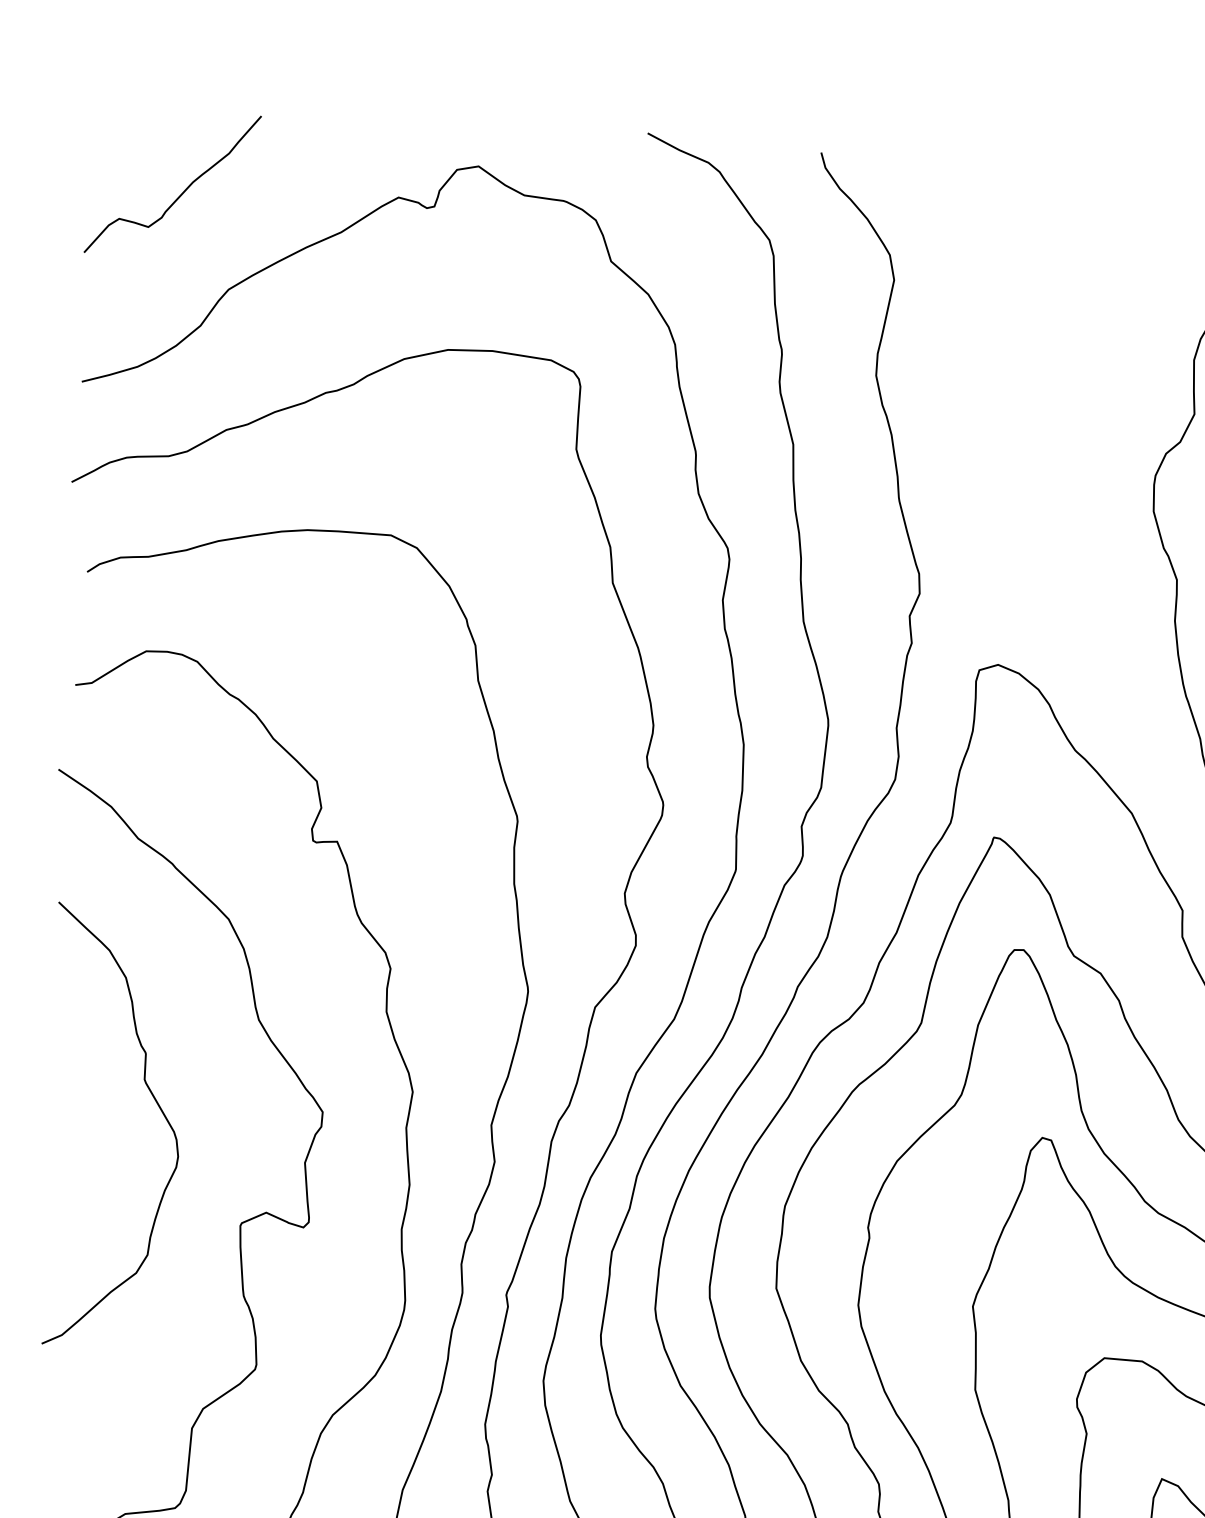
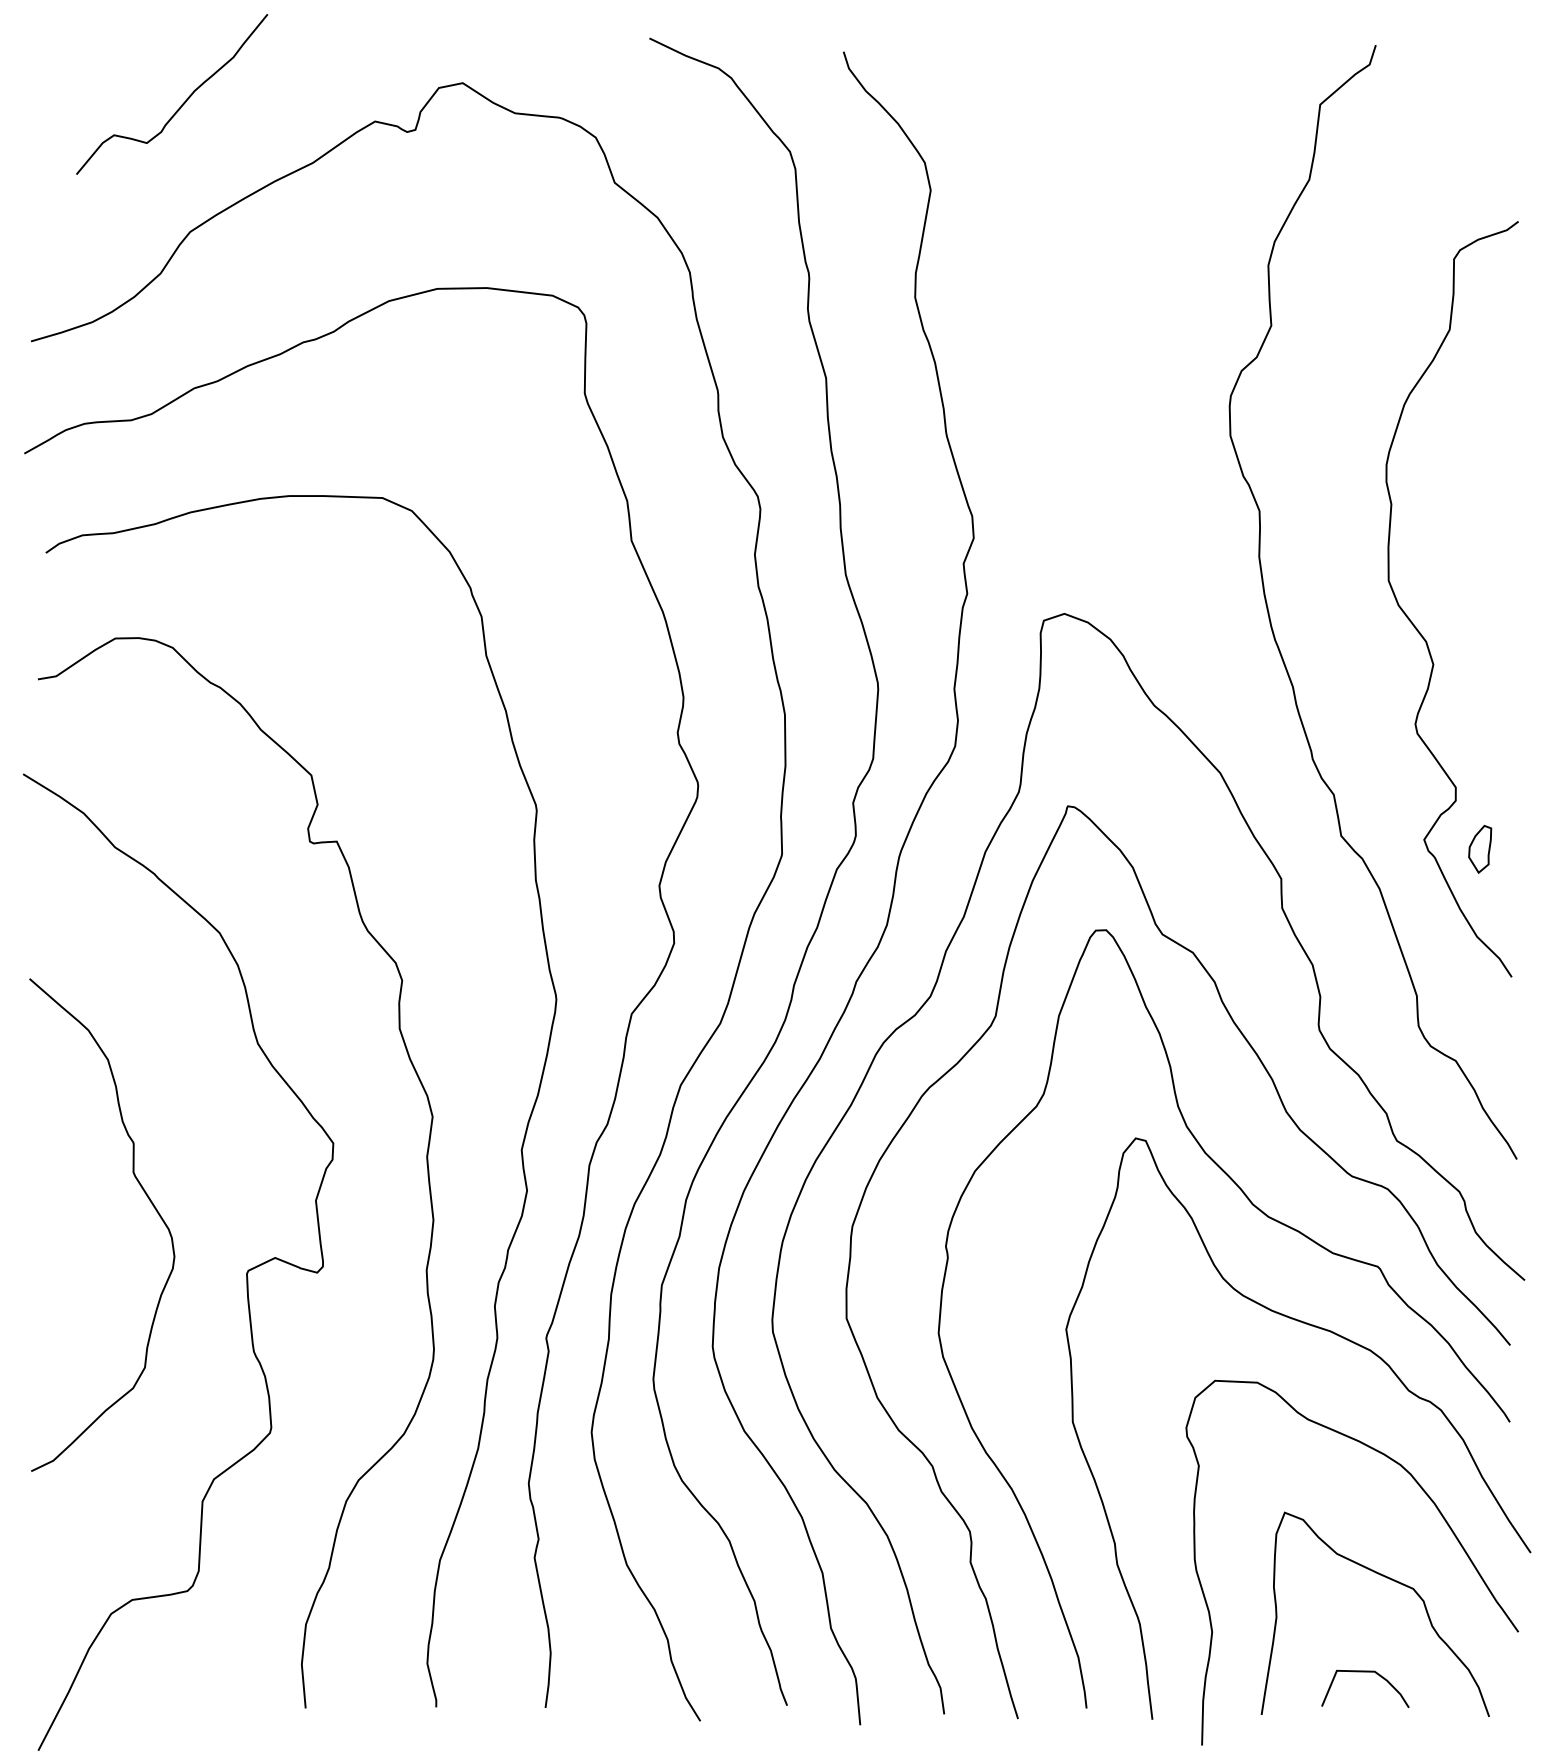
curve: (181, 192) -> (182, 103), moved
curve: (155, 1101) -> (146, 1196), moved

